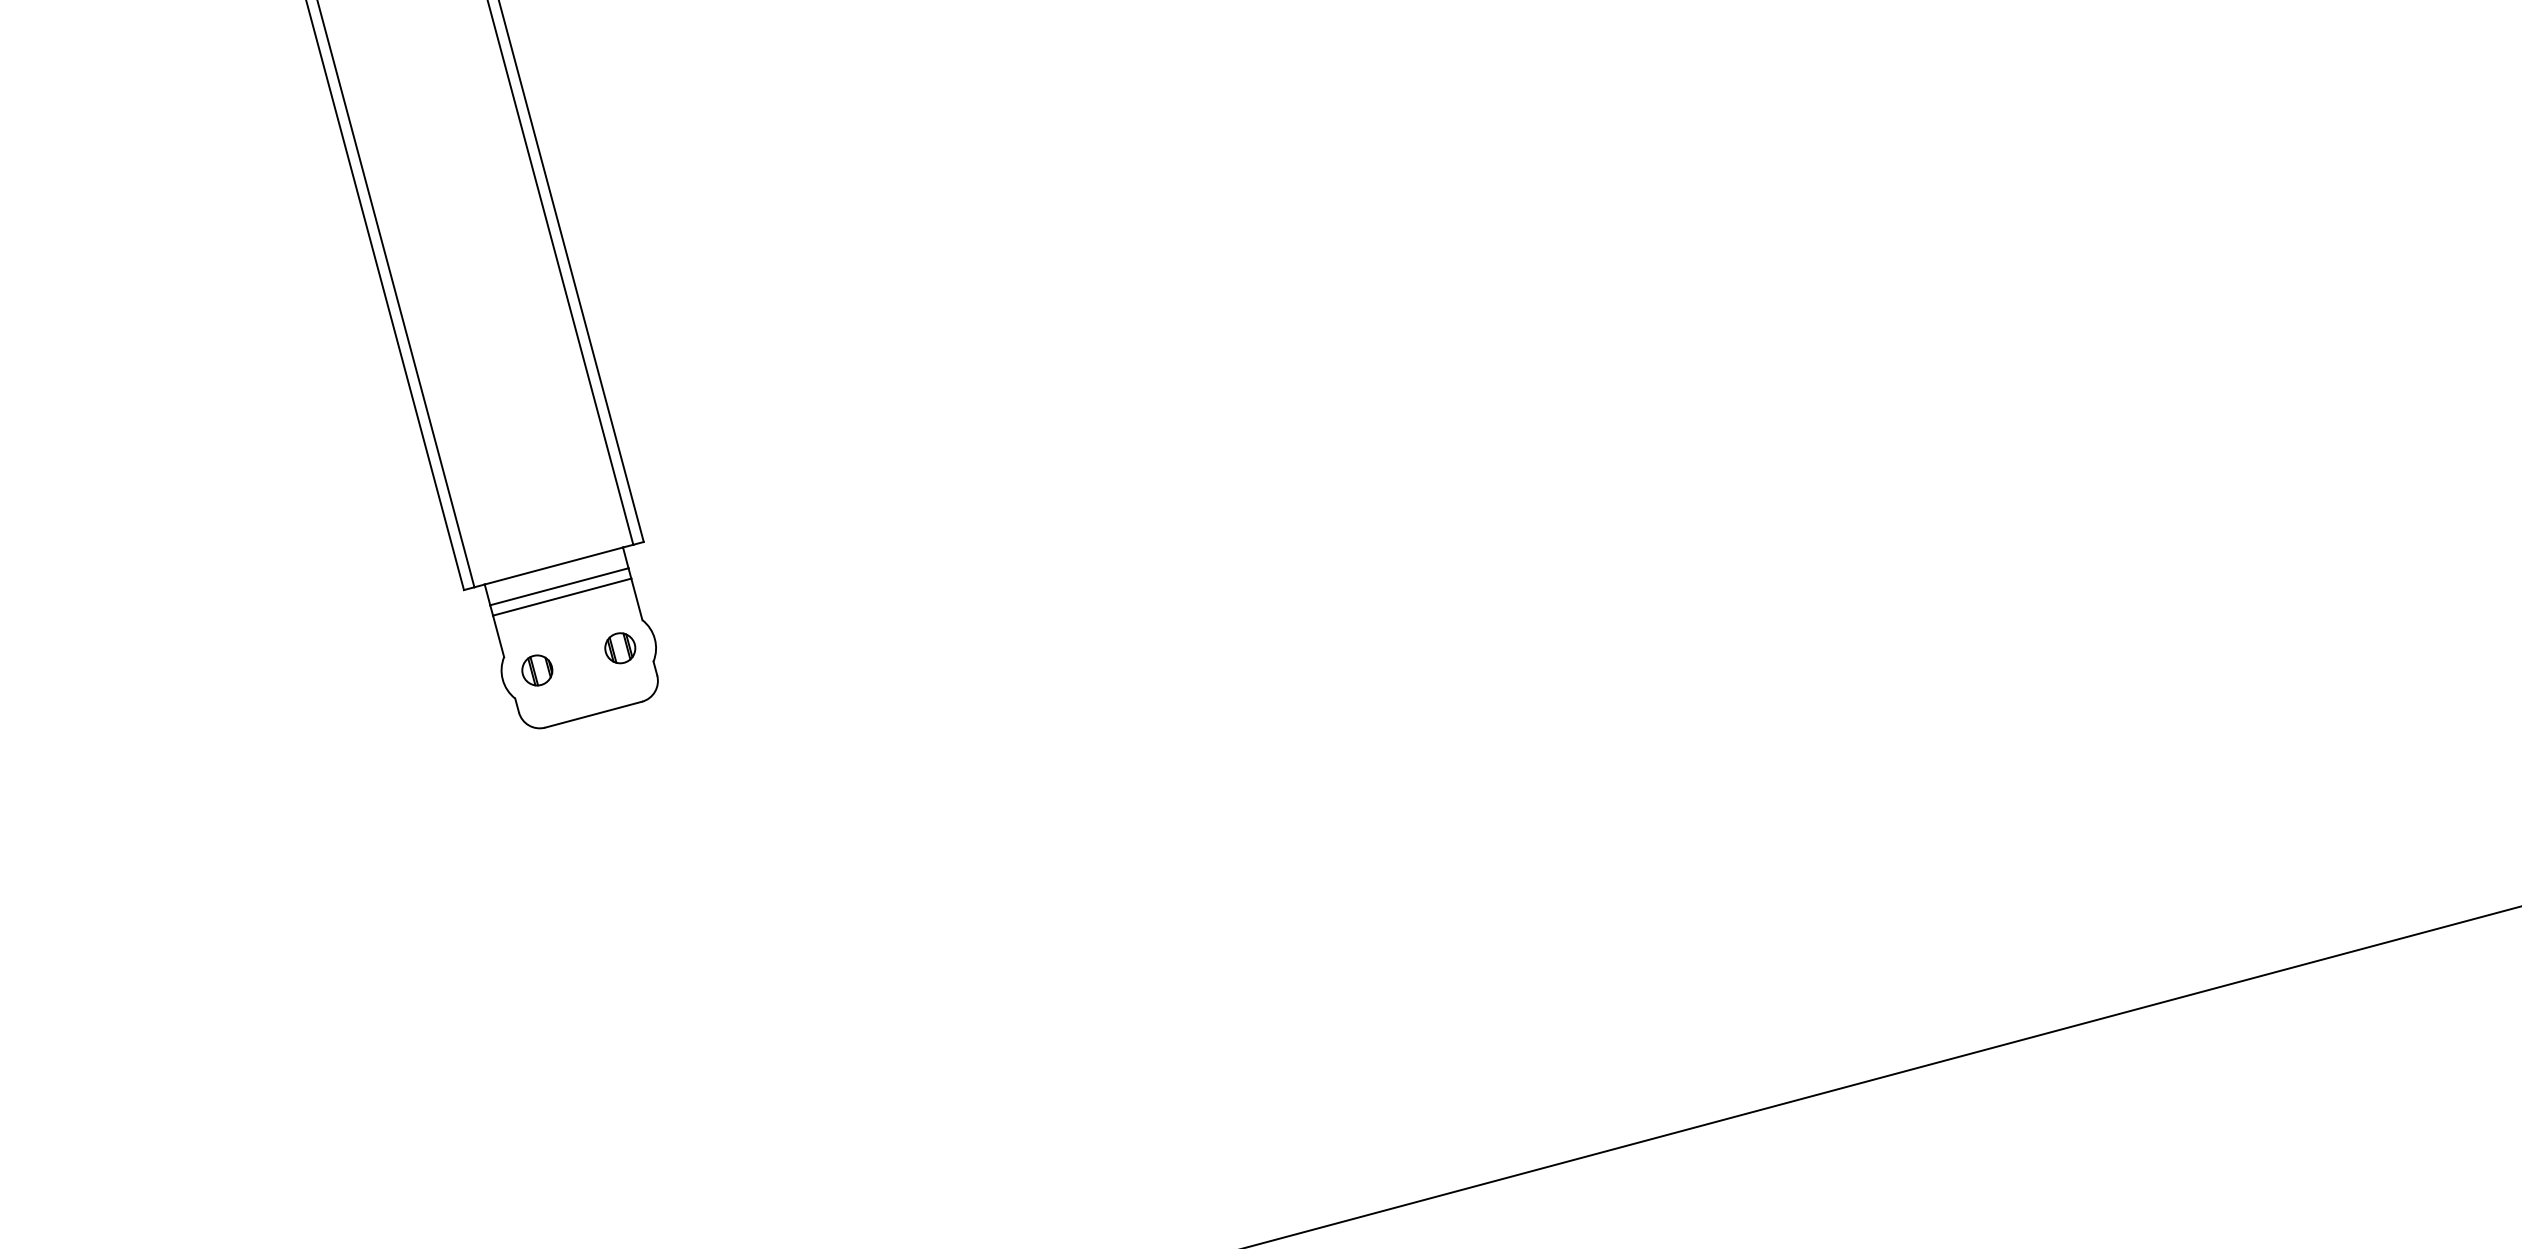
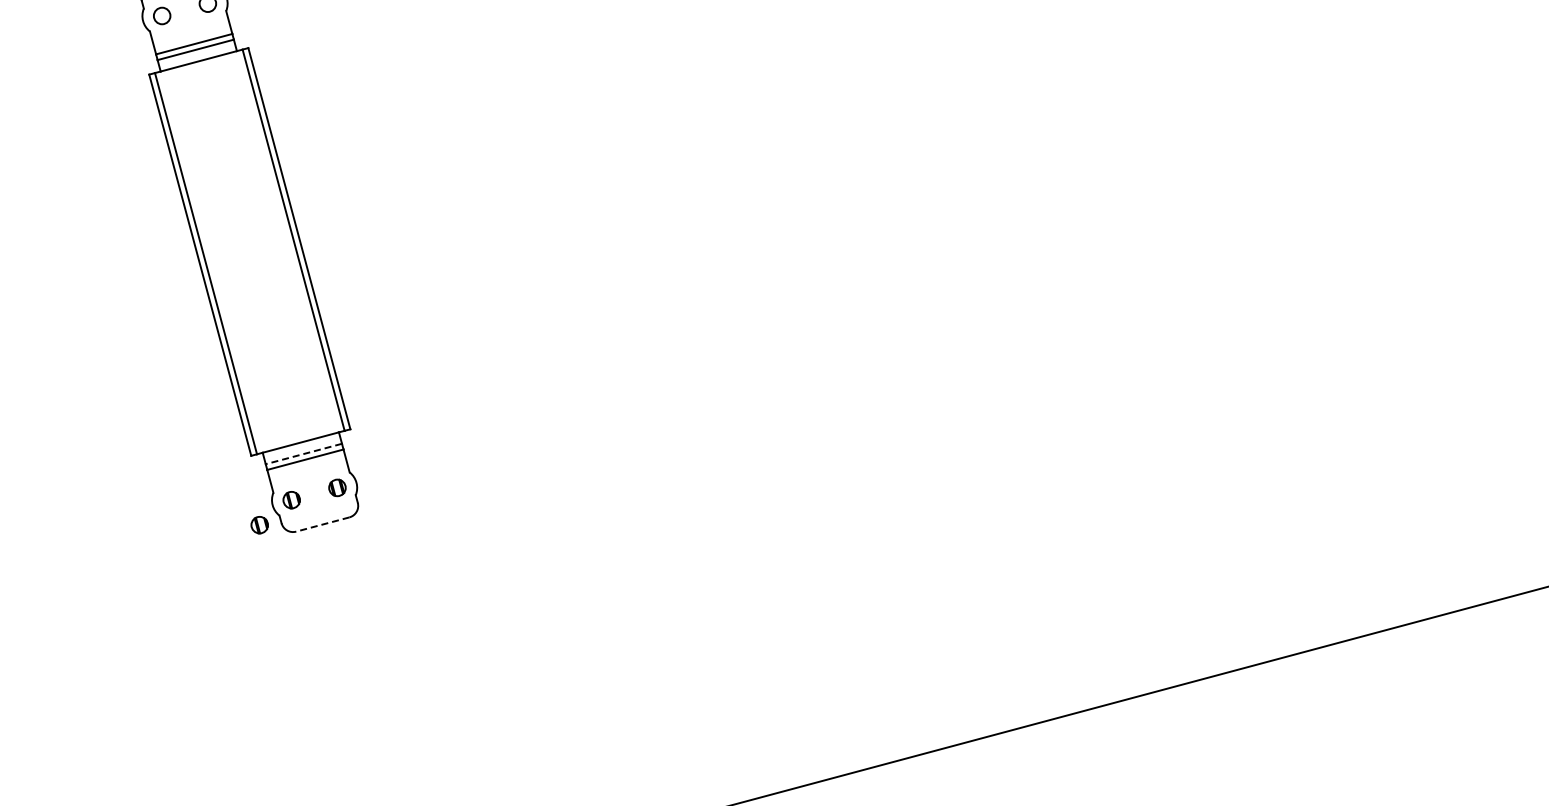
line: (558, 587) -> (303, 454), solid -> dashed
line: (593, 714) -> (322, 524), solid -> dashed
part: (478, 716) -> (259, 525), added

